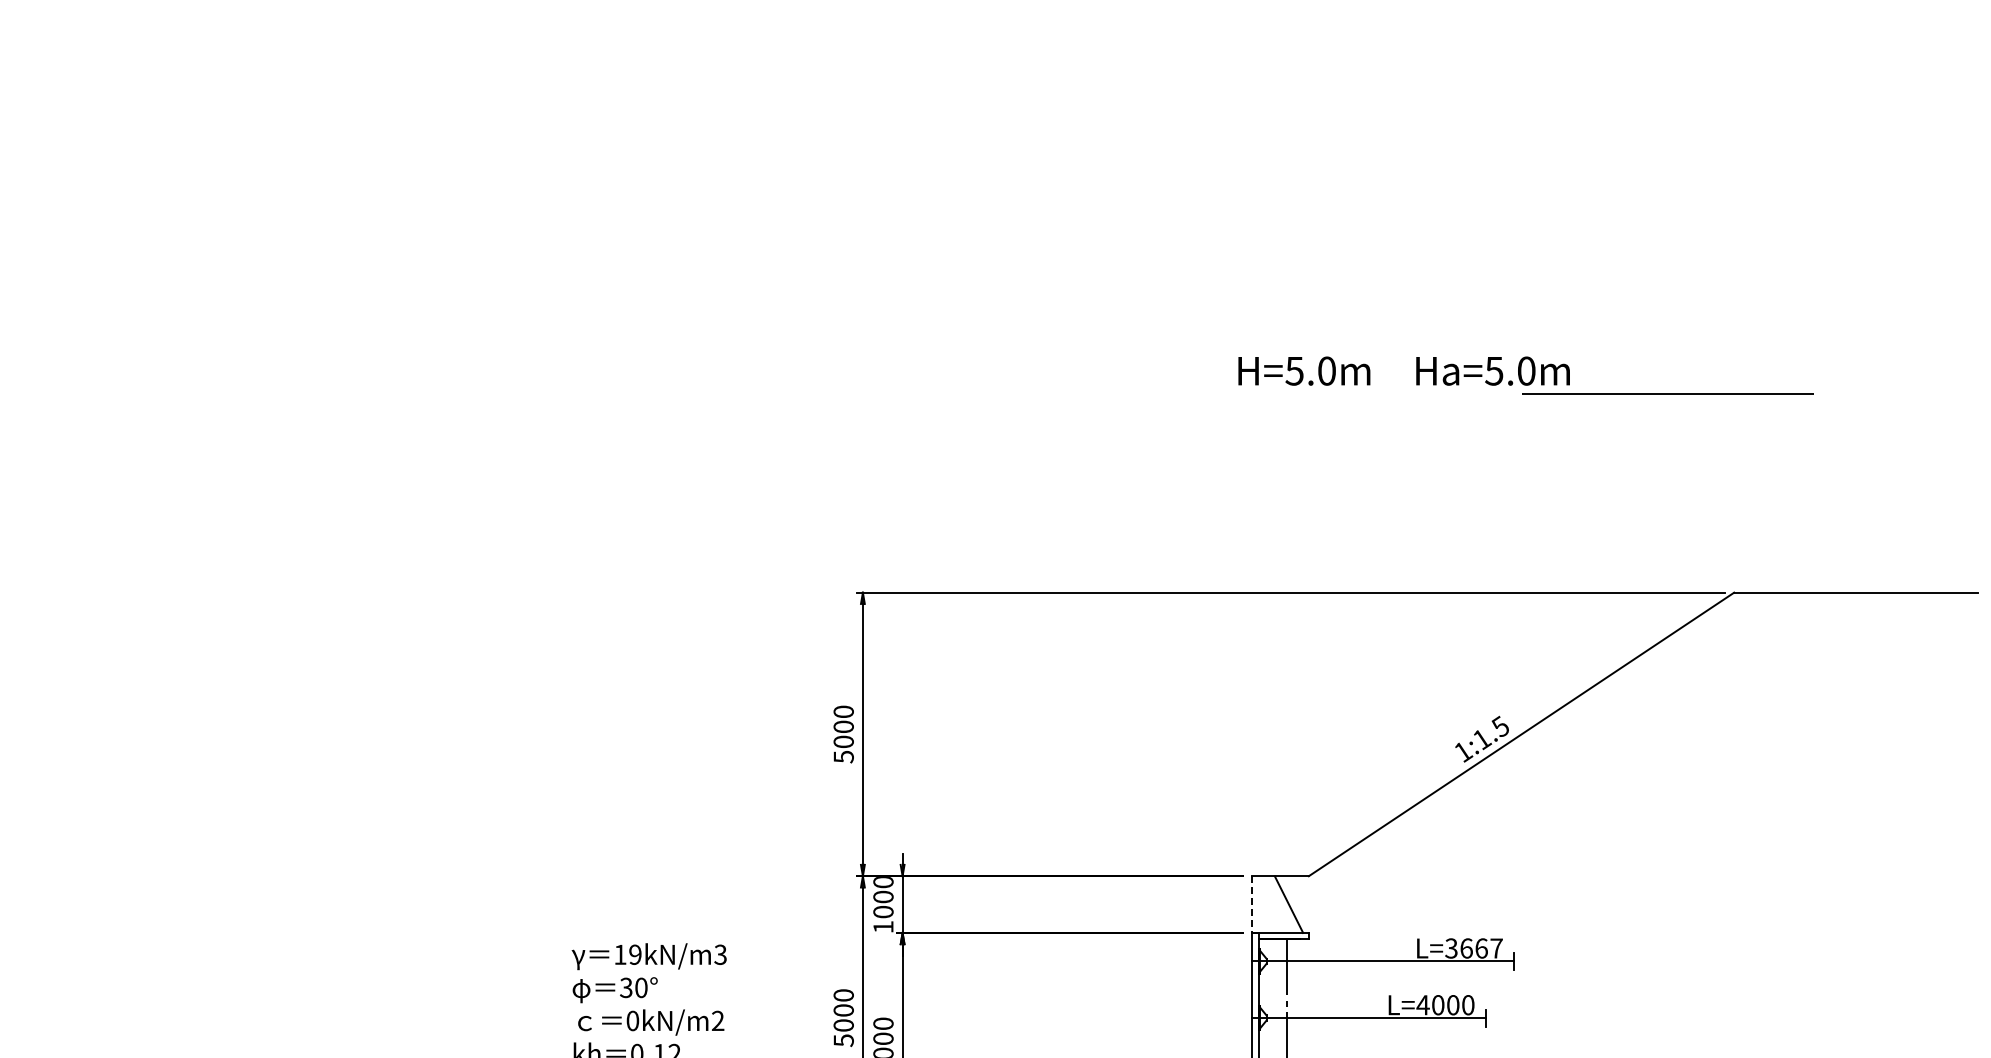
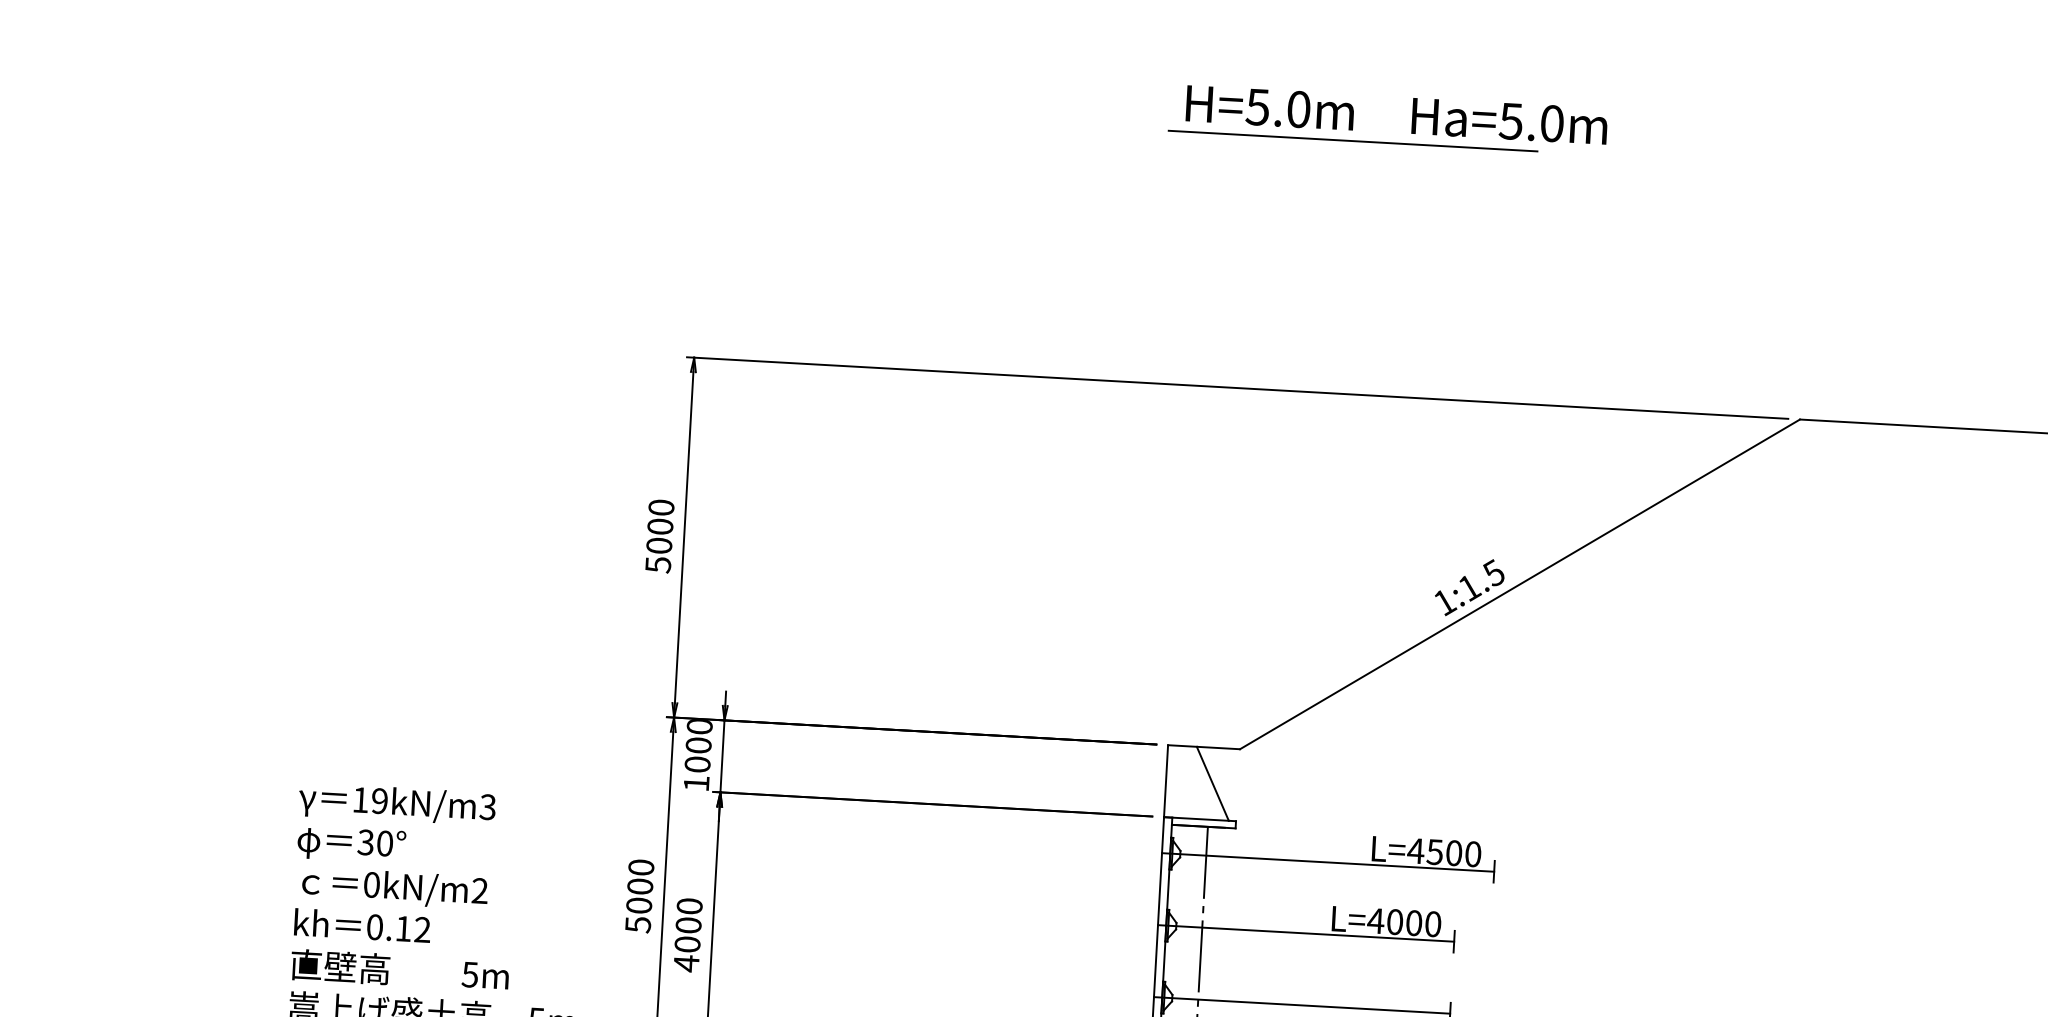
line: (1667, 393) -> (1352, 140), moved
line: (1252, 905) -> (1166, 782), dashed -> solid
text: (1473, 948) -> (1443, 852), L=3667 -> L=4500

